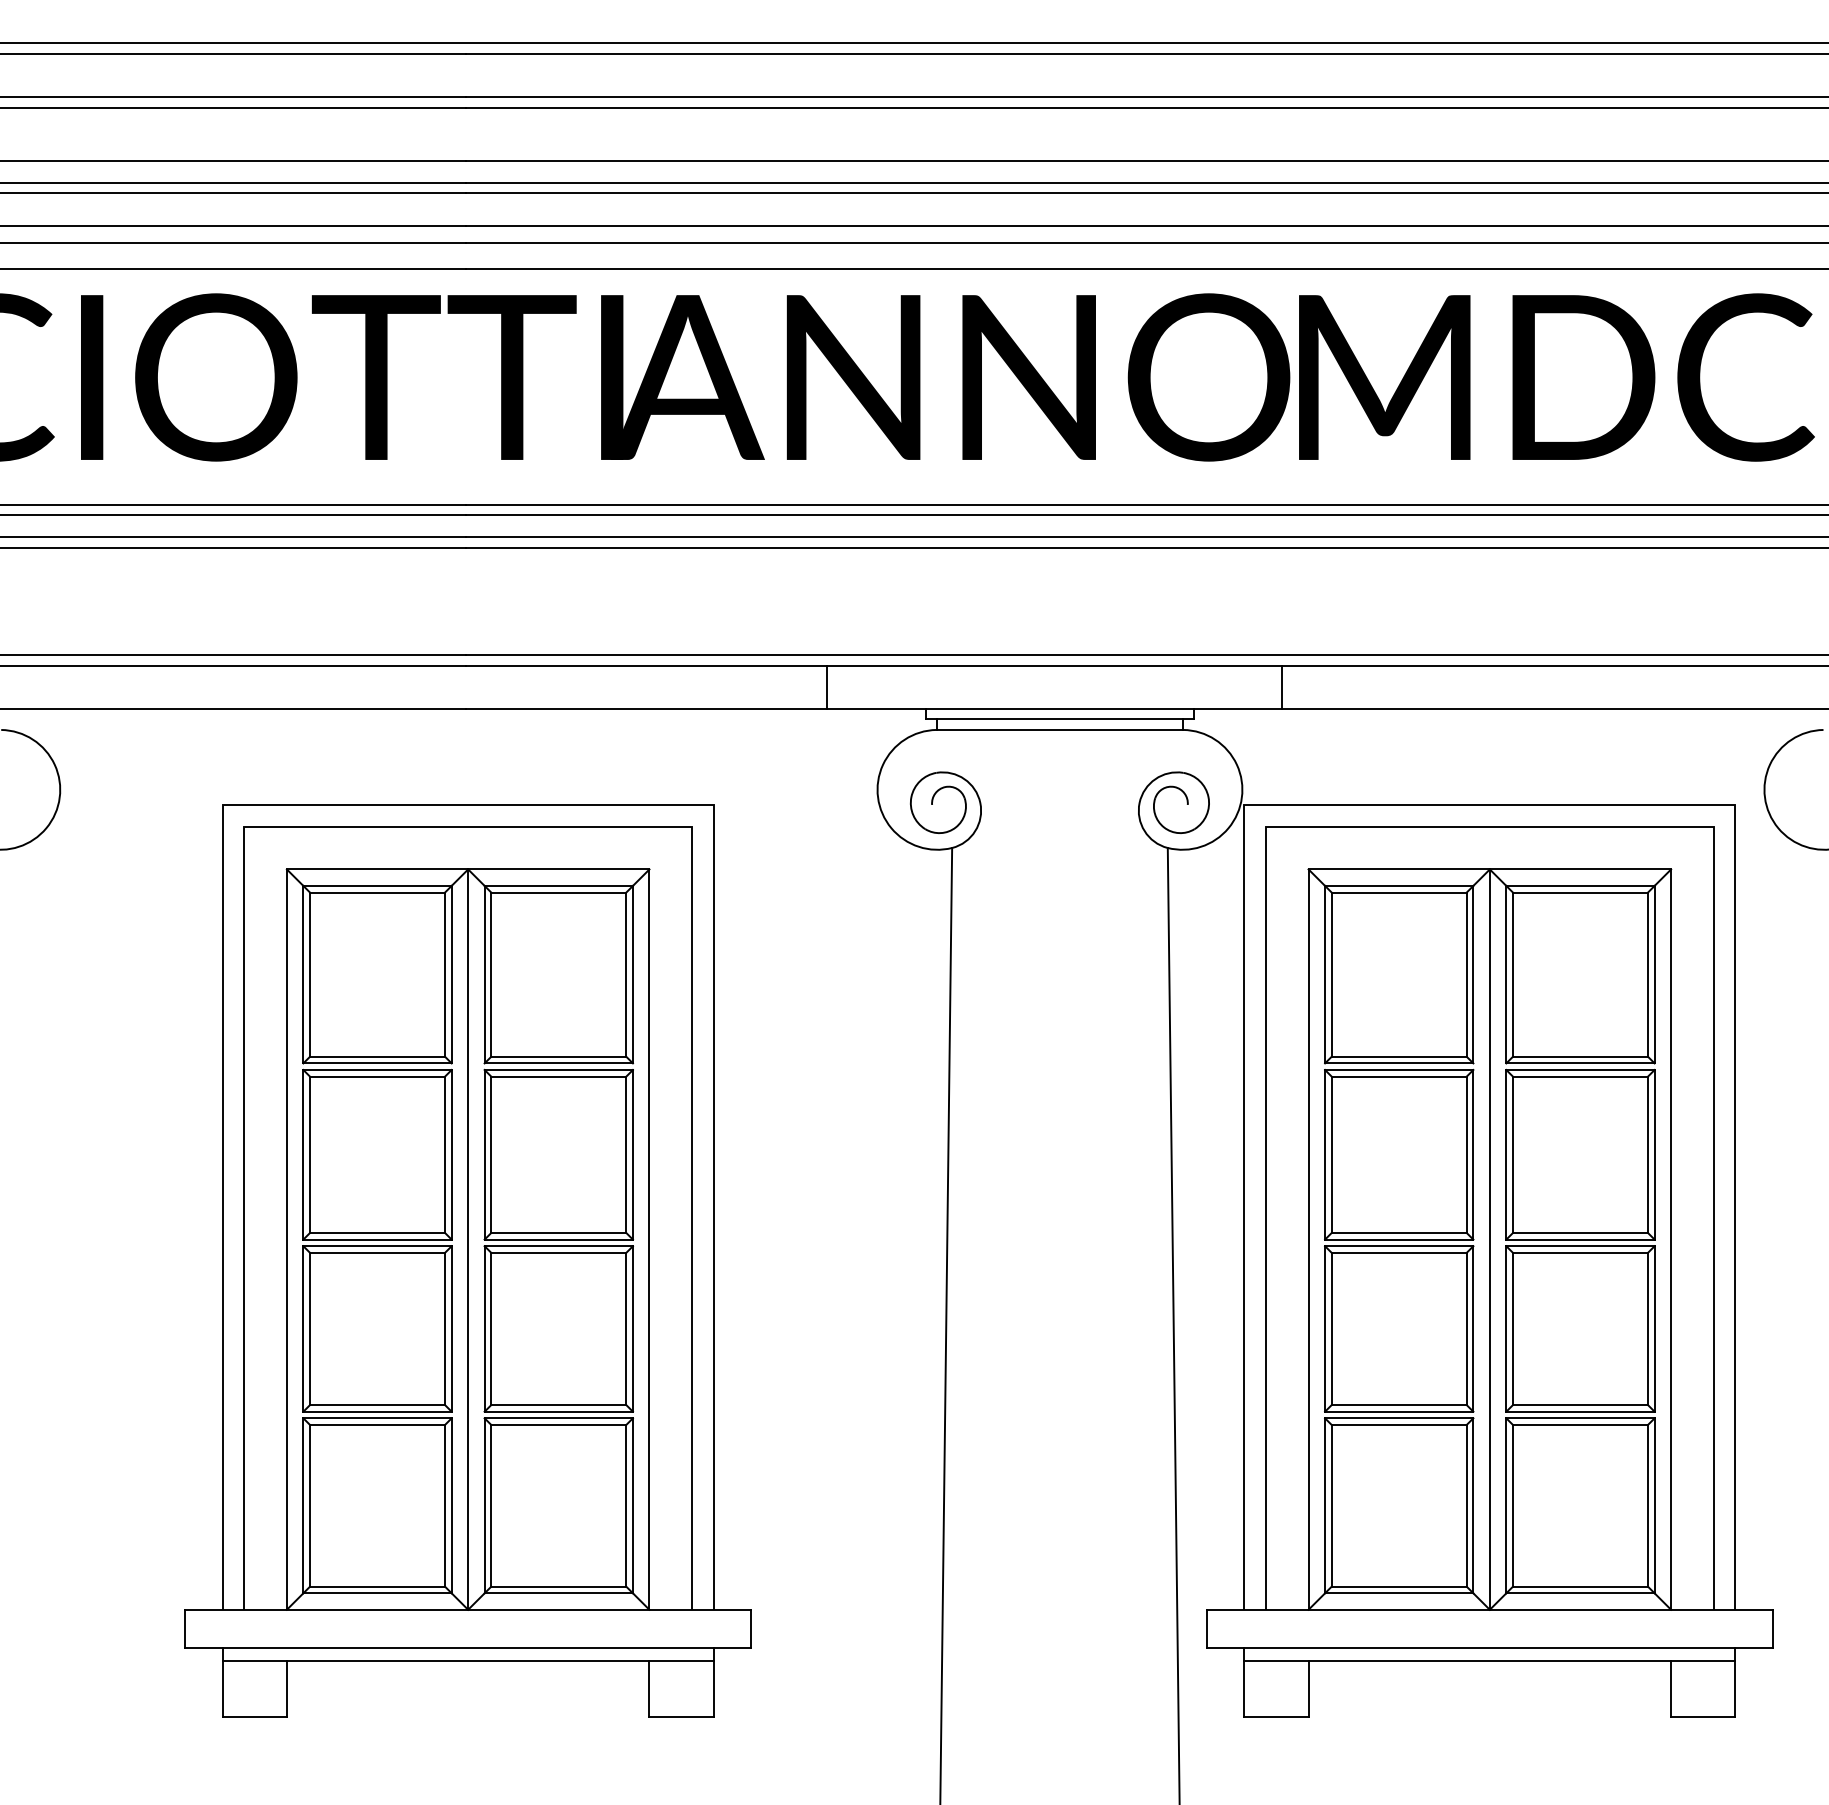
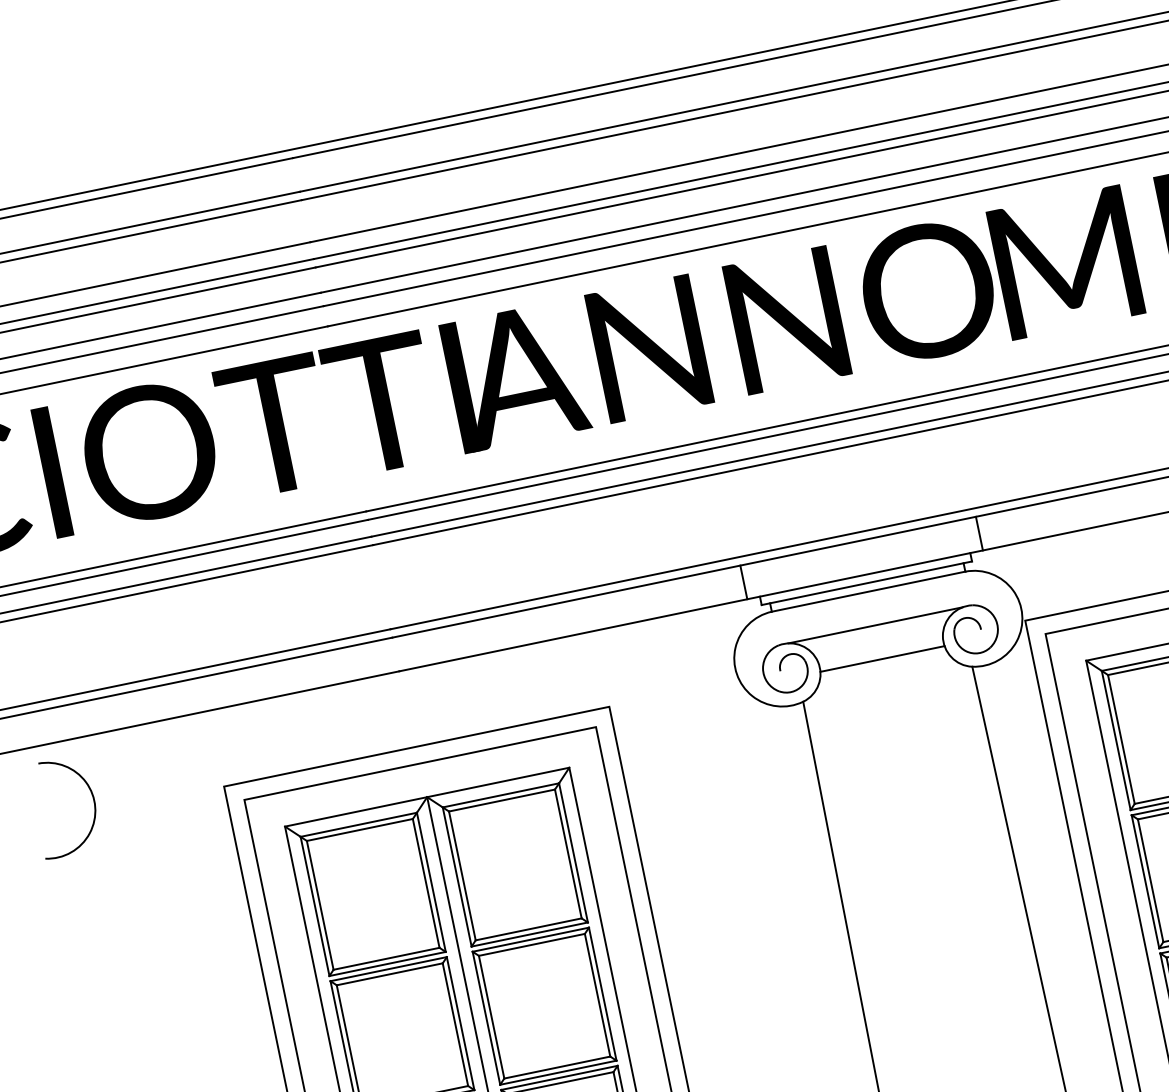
line: (826, 686) -> (743, 582), moved
line: (1282, 686) -> (979, 533), moved
line: (1059, 772) -> (875, 625), added
line: (1059, 815) -> (882, 658), added

